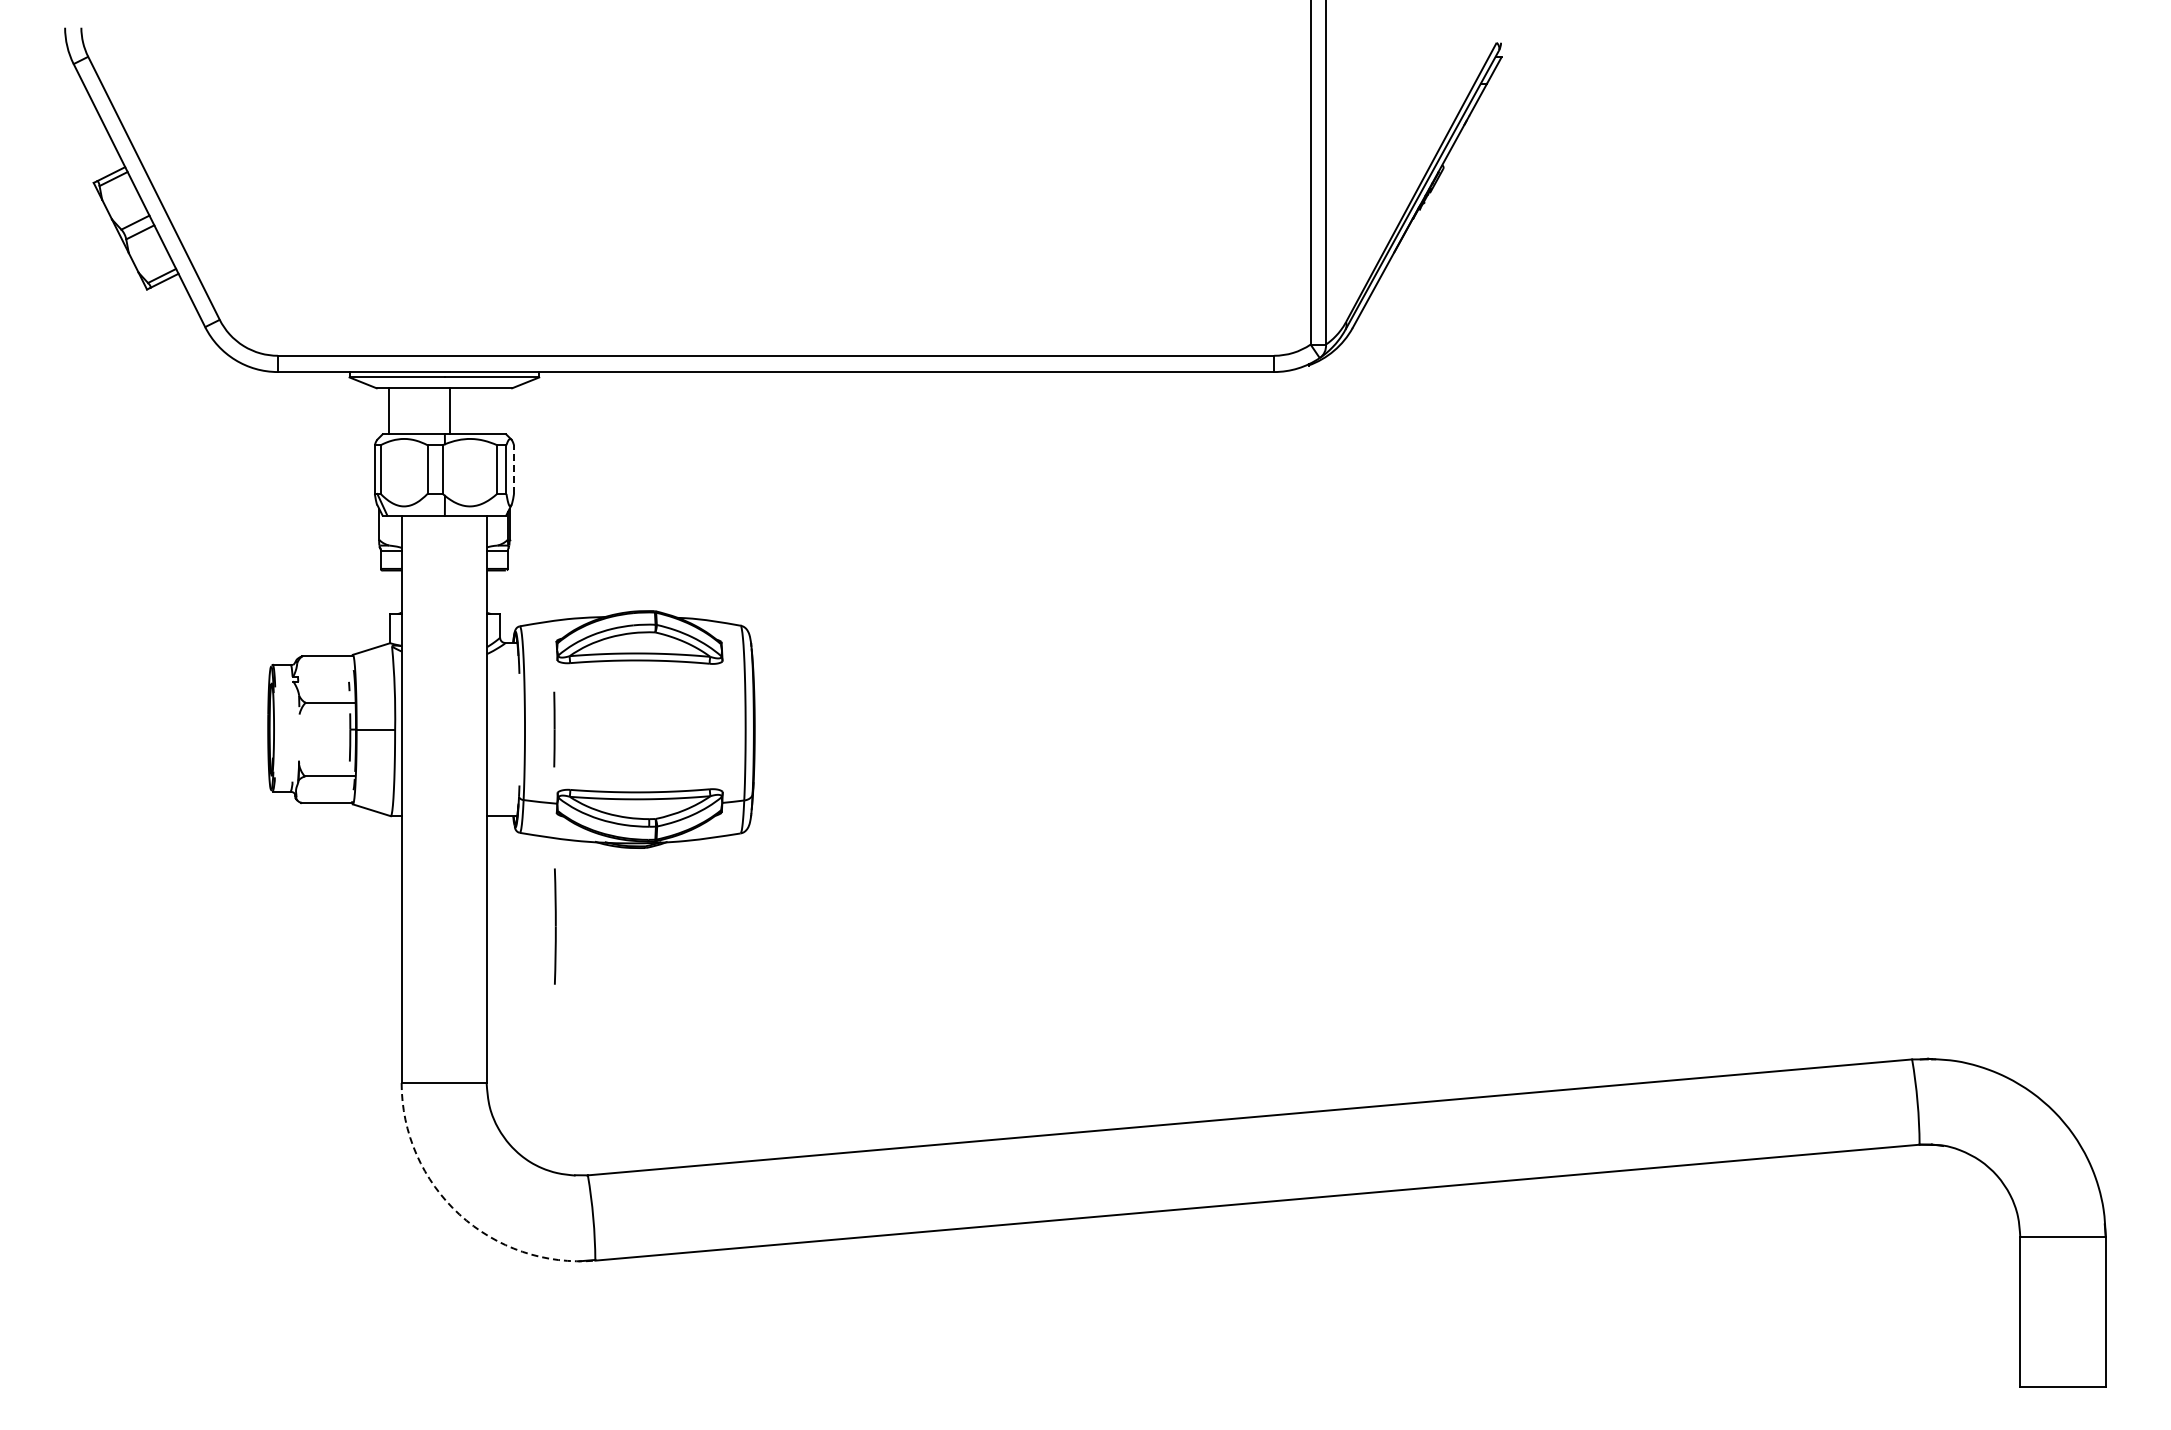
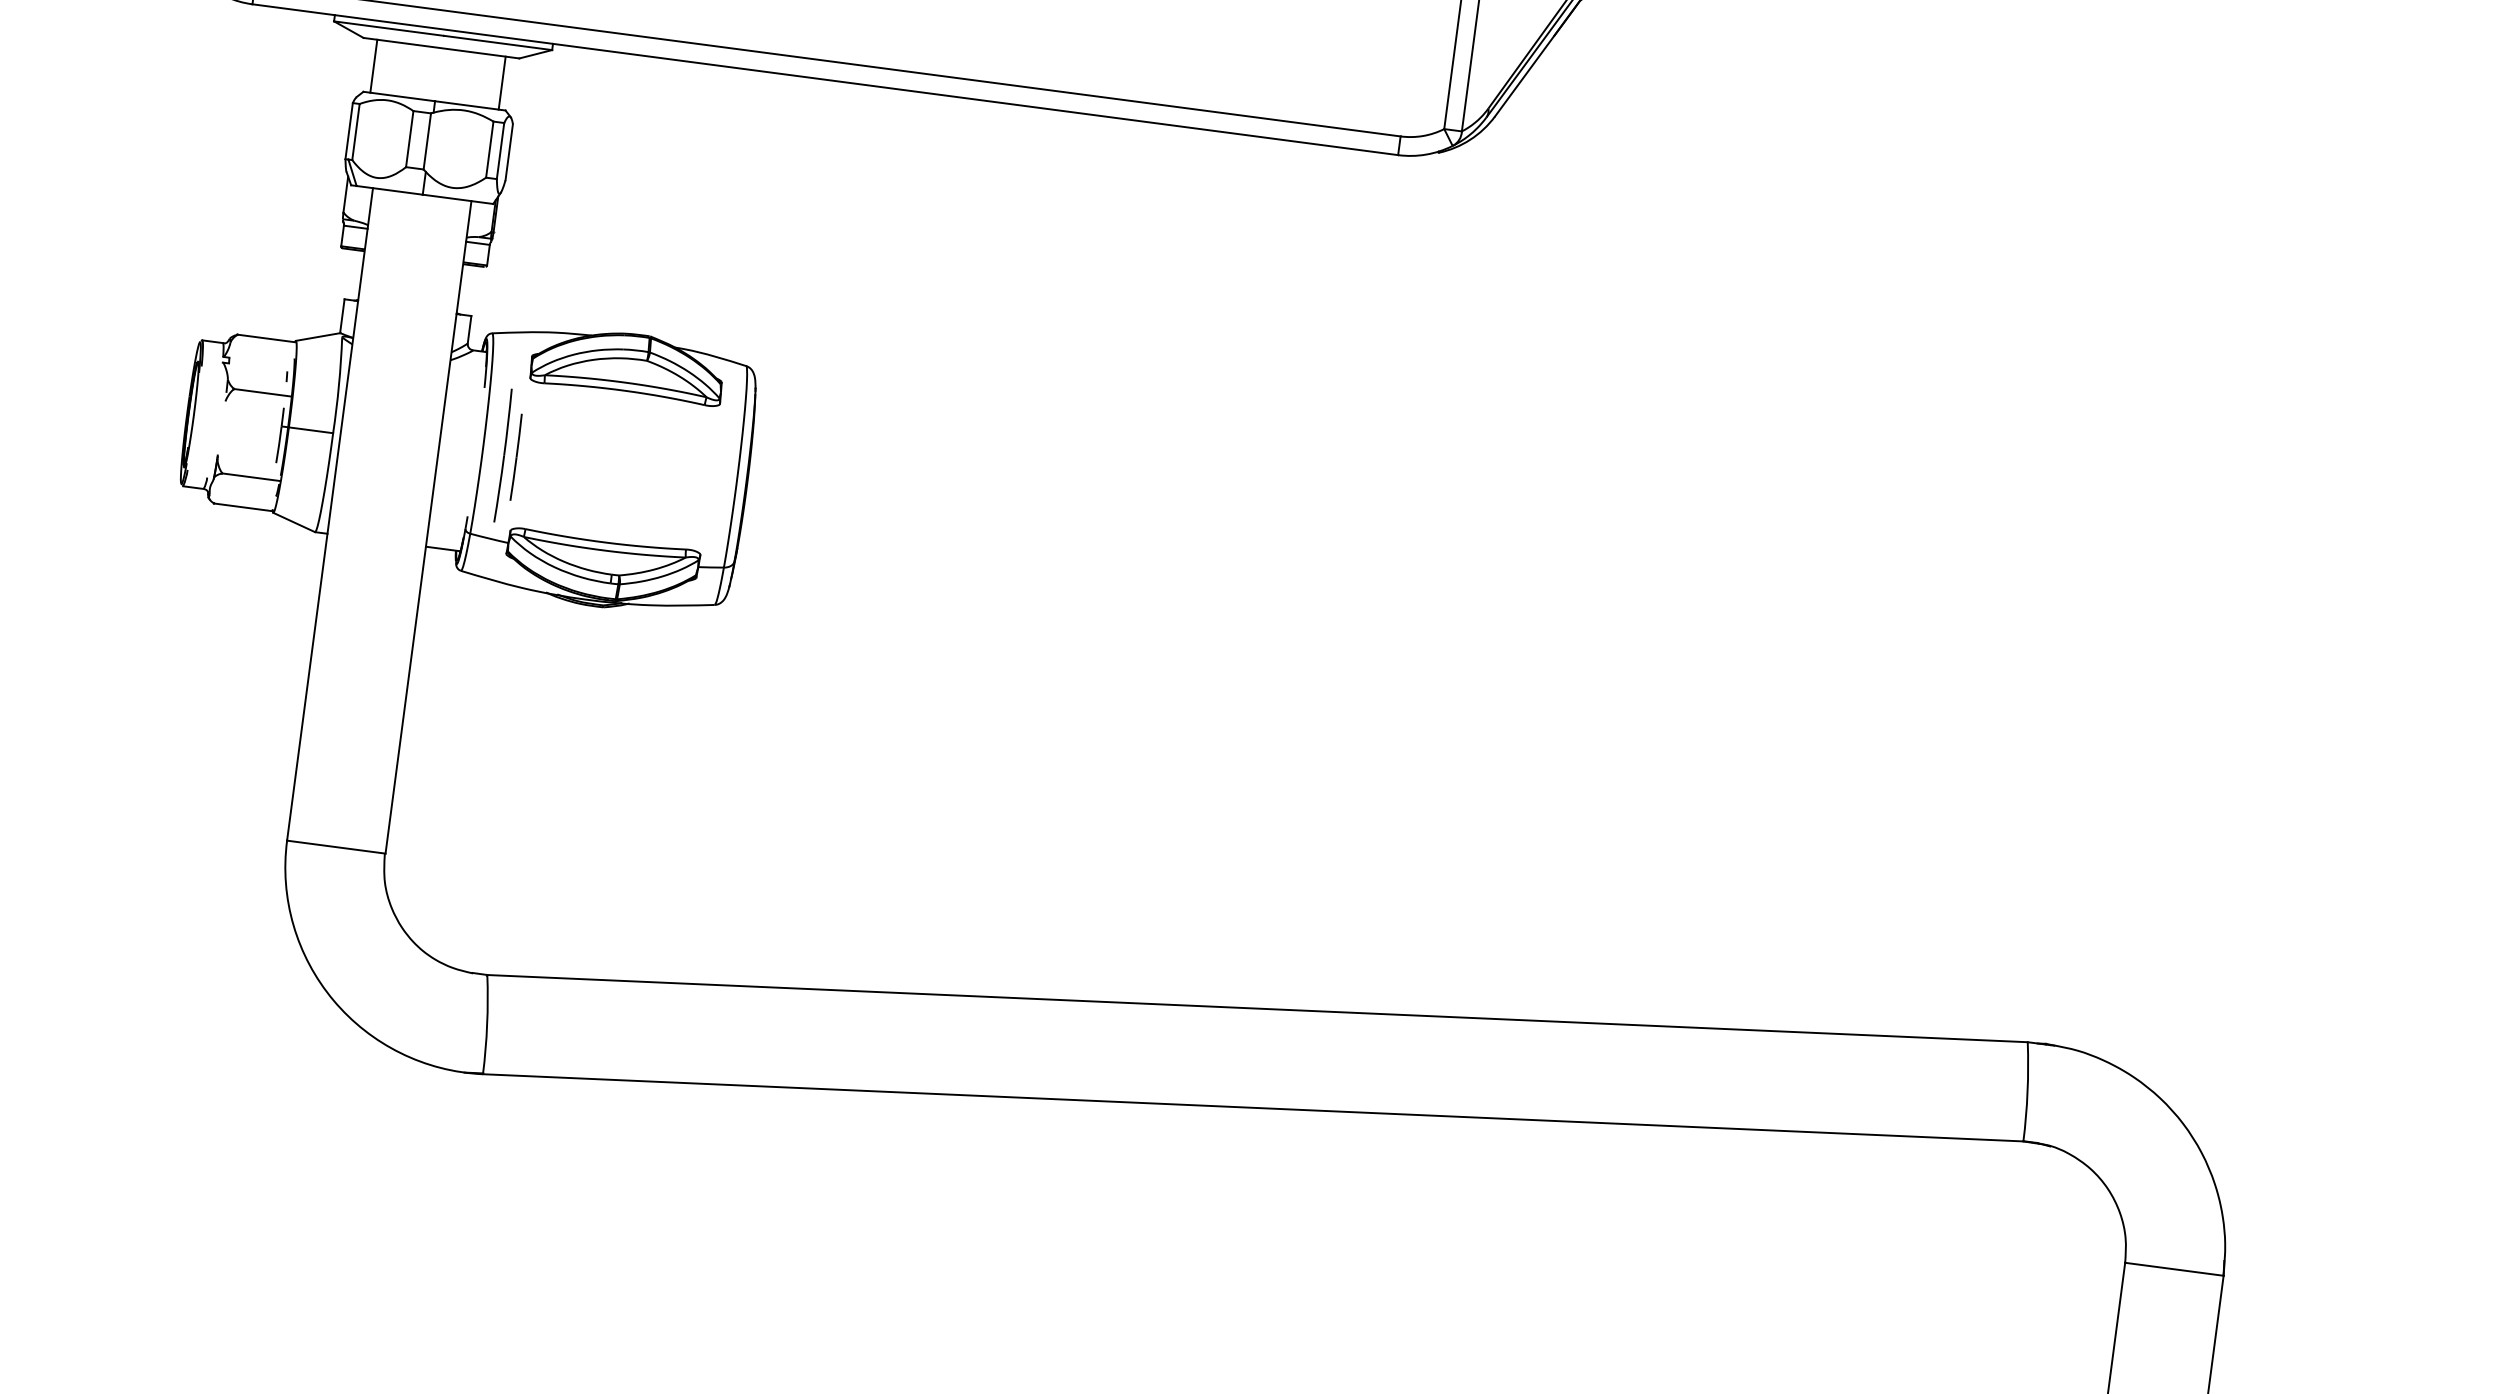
line: (450, 411) -> (502, 83), moved
line: (514, 469) -> (509, 152), dashed -> solid
line: (555, 926) -> (503, 455), moved
arc: (459, 1214) -> (333, 1000), dashed -> solid

